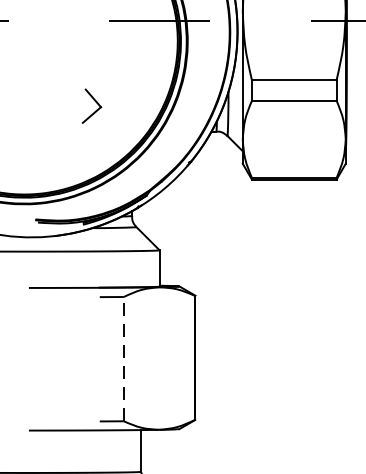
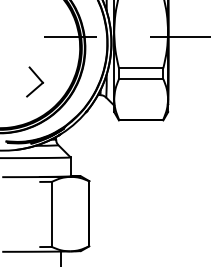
part: (92, 105) -> (35, 81), size x1.67
line: (123, 359) -> (51, 214), dashed -> solid

